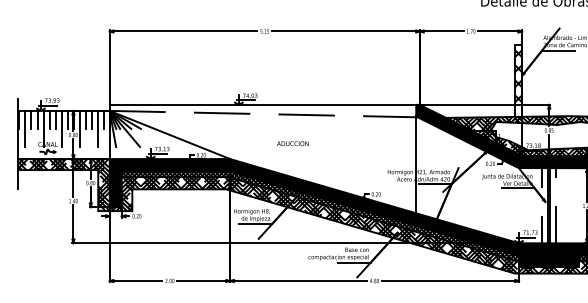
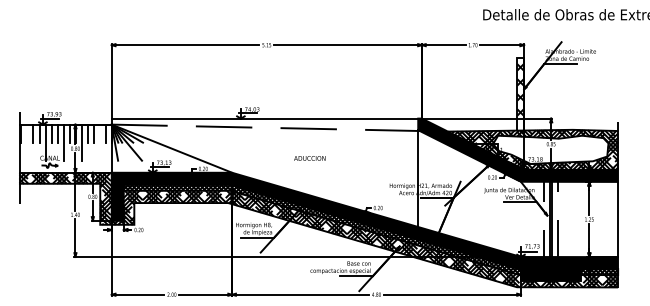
line: (25, 128) -> (27, 142), removed
line: (97, 128) -> (99, 142), removed
text: (292, 143) -> (309, 158), moved

